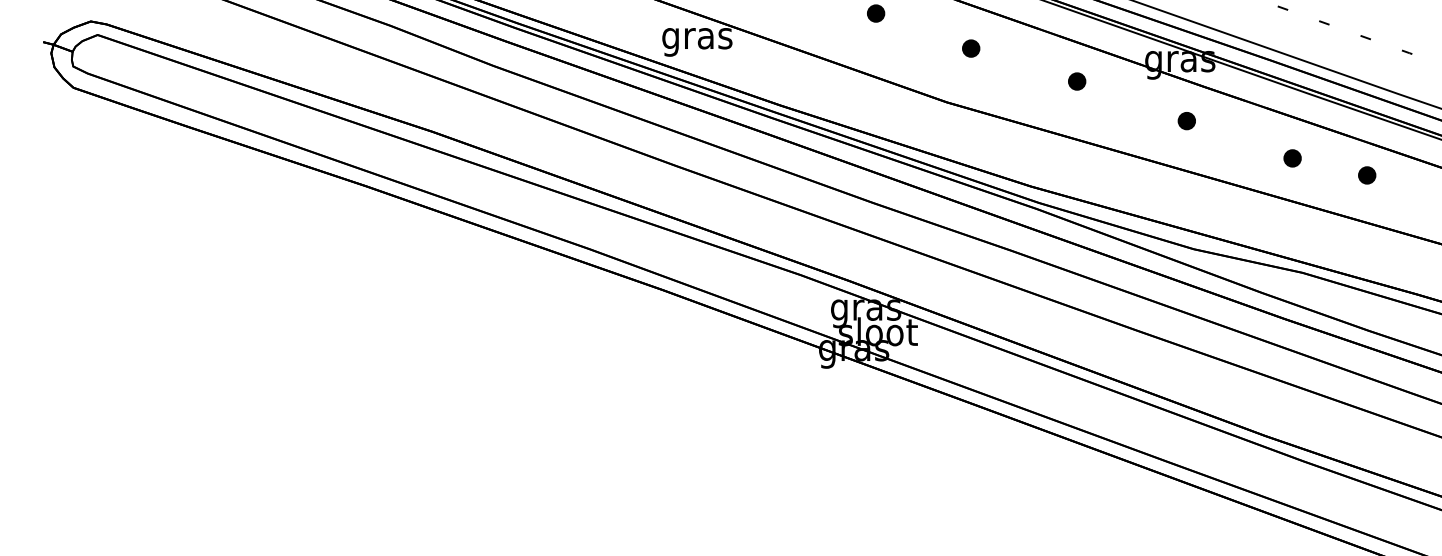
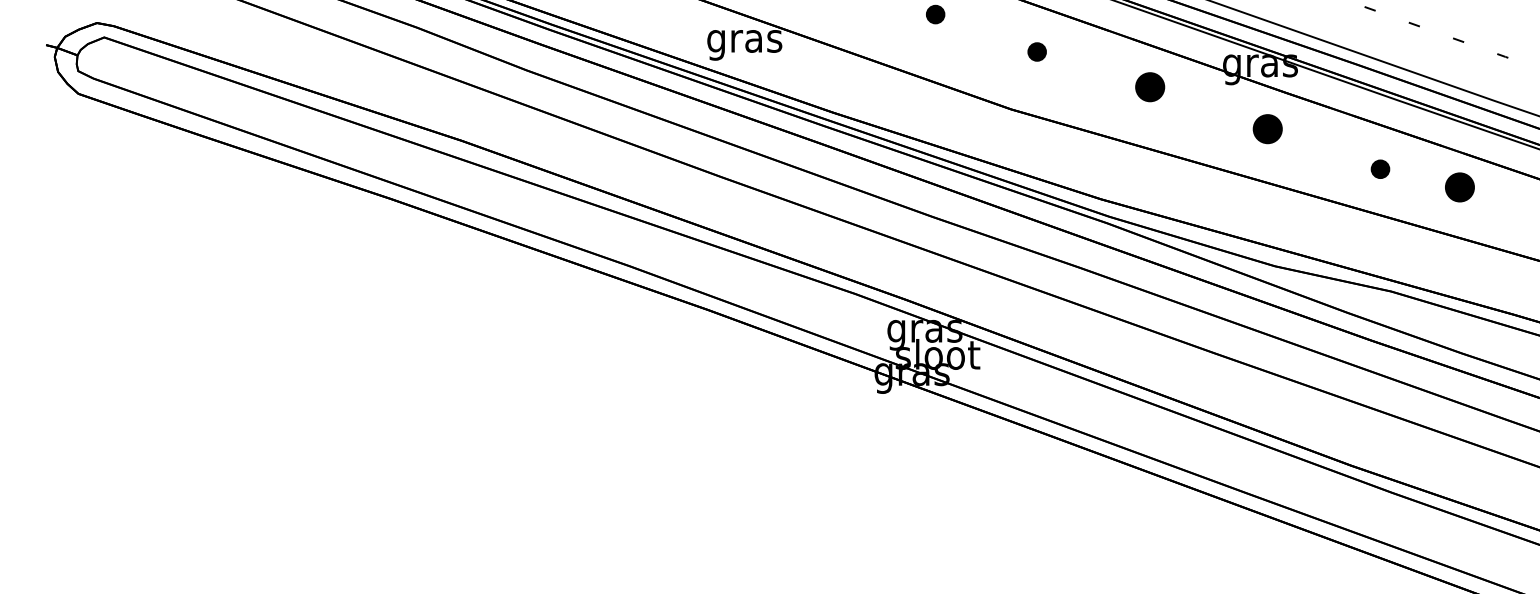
part: (1077, 81) -> (1150, 87), size x1.6
part: (1186, 121) -> (1267, 129), size x1.6
part: (1367, 175) -> (1460, 187), size x1.6

